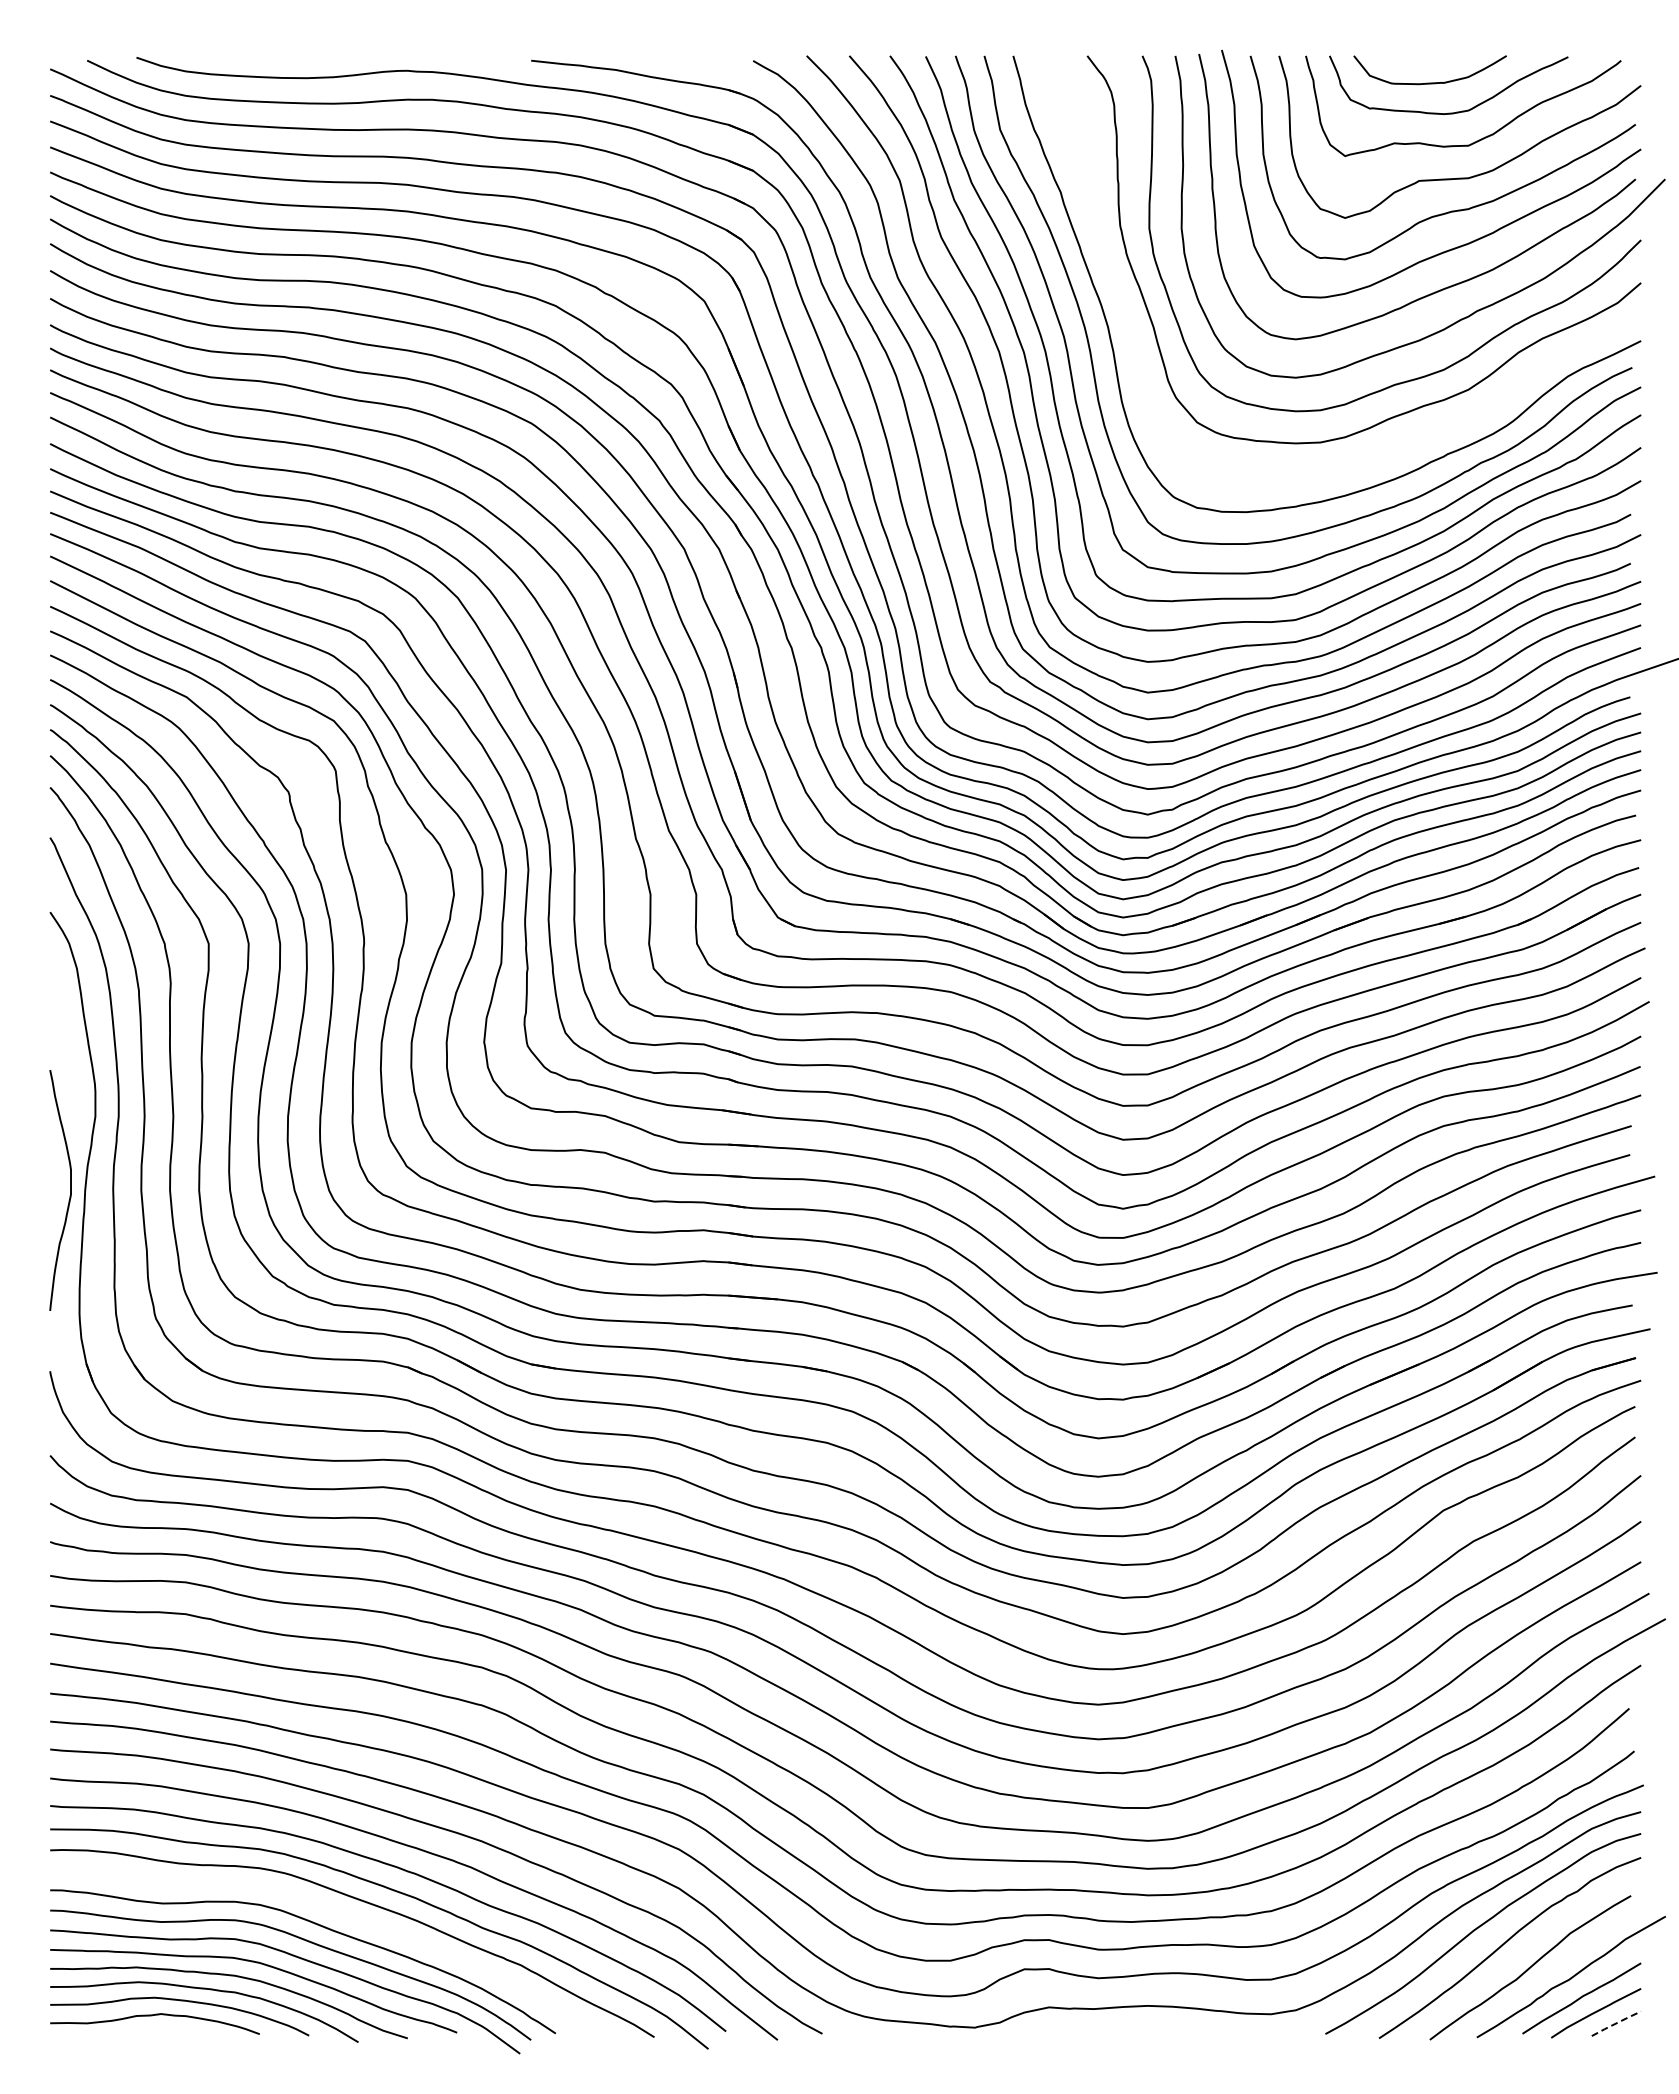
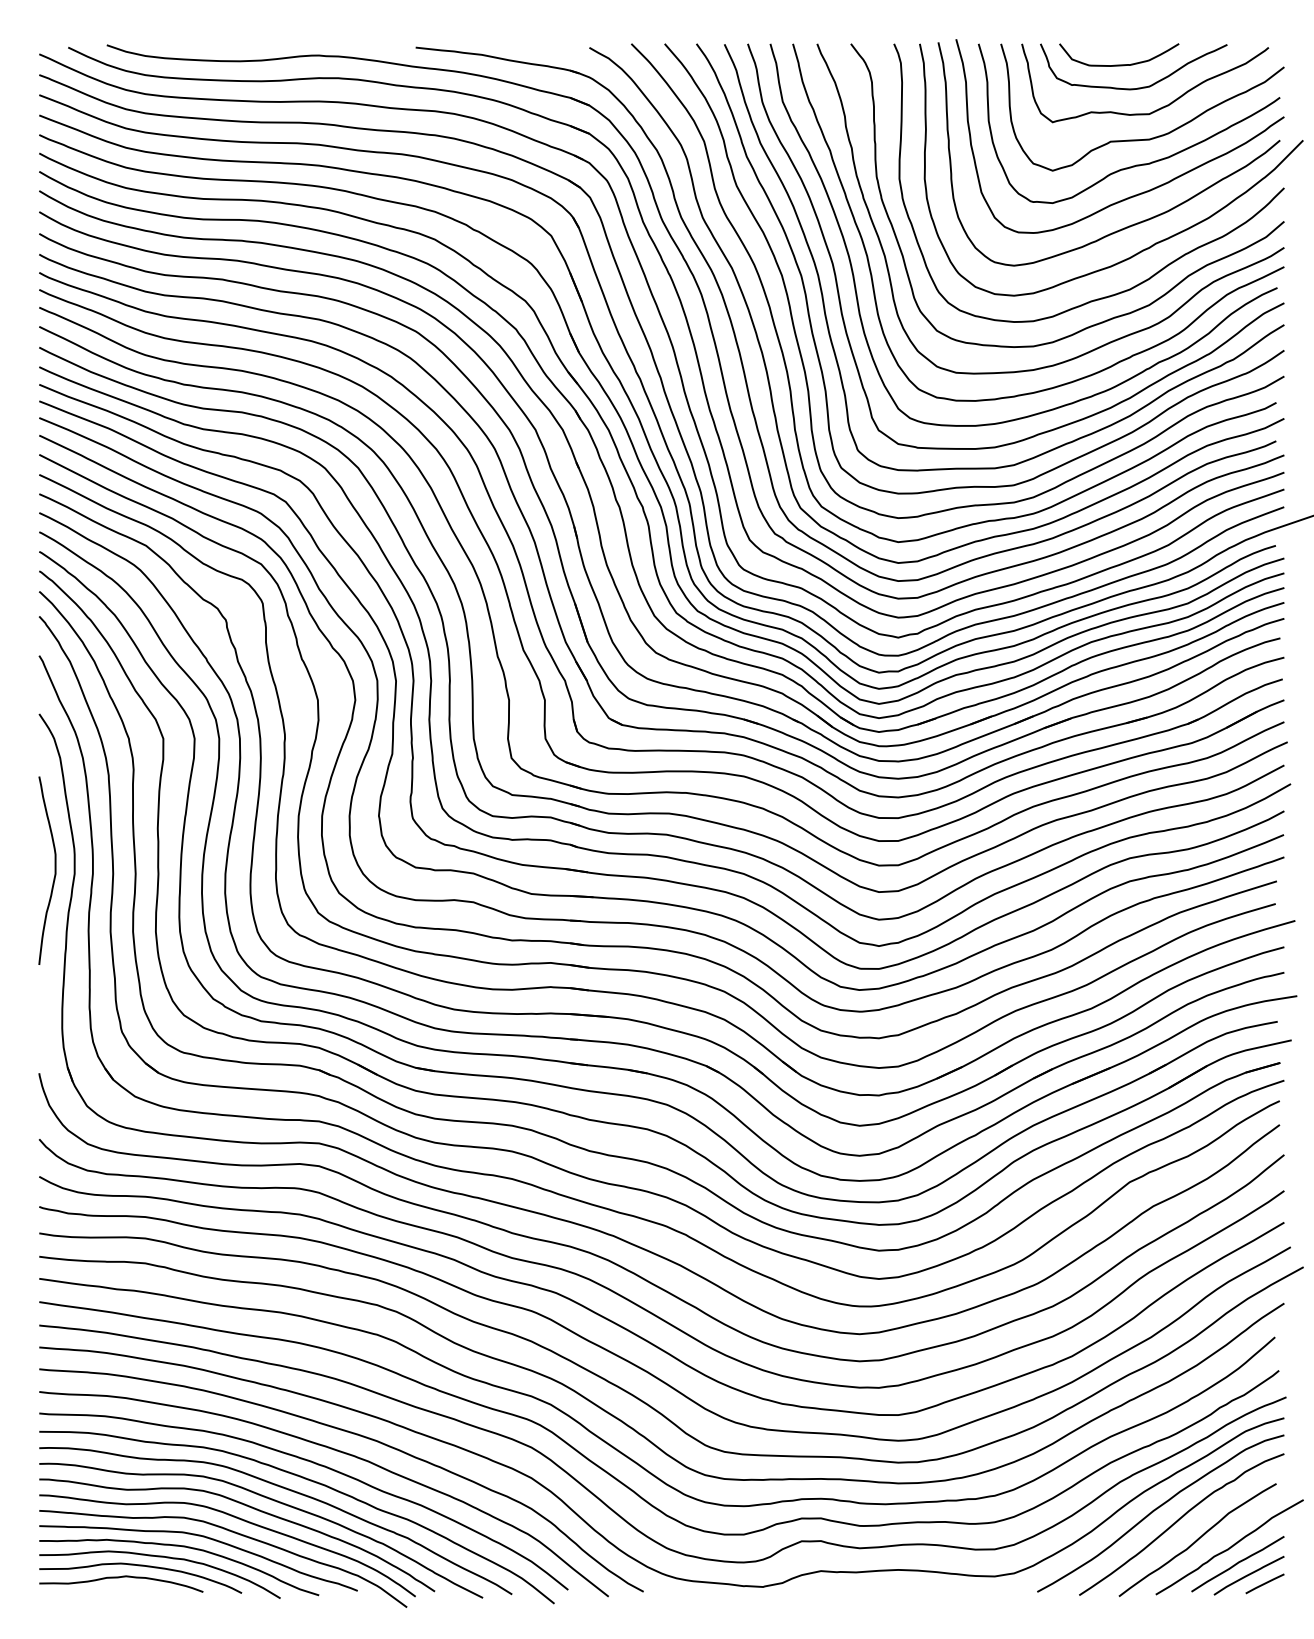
curve: (1413, 438) -> (1106, 343), added
curve: (70, 1190) -> (55, 870), moved
curve: (348, 1917) -> (272, 1500), added
line: (1616, 2023) -> (1265, 1583), dashed -> solid

